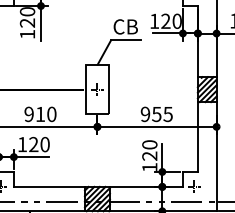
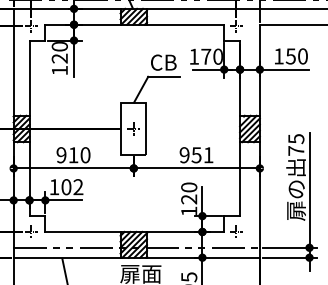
text: (166, 21) -> (206, 56), 120 -> 170
text: (168, 114) -> (208, 155), 955 -> 951
text: (39, 144) -> (72, 187), 120 -> 102

